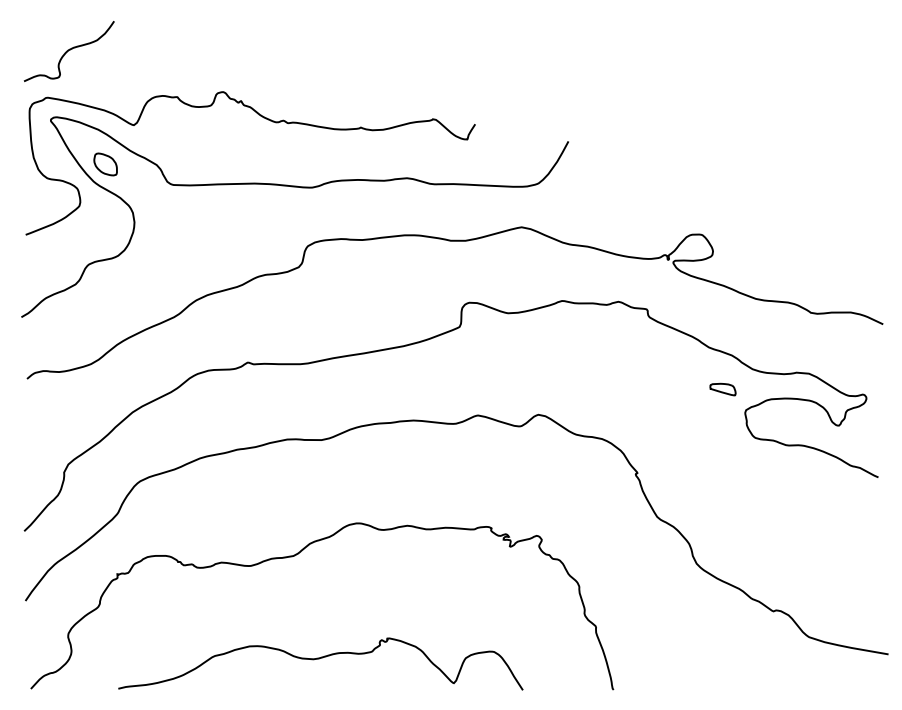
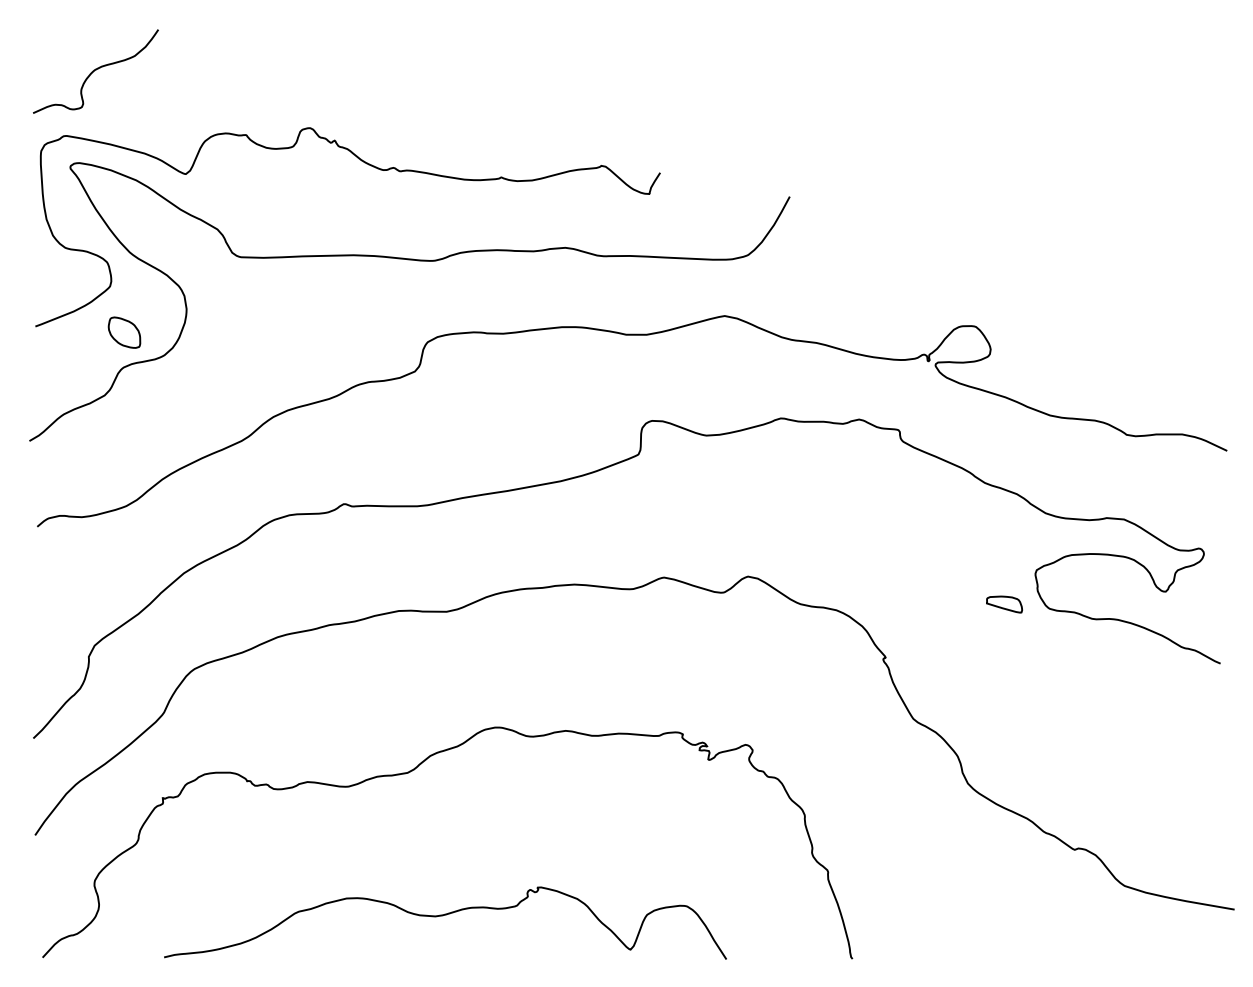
part: (105, 164) -> (124, 332), moved
part: (722, 389) -> (1004, 604), moved

